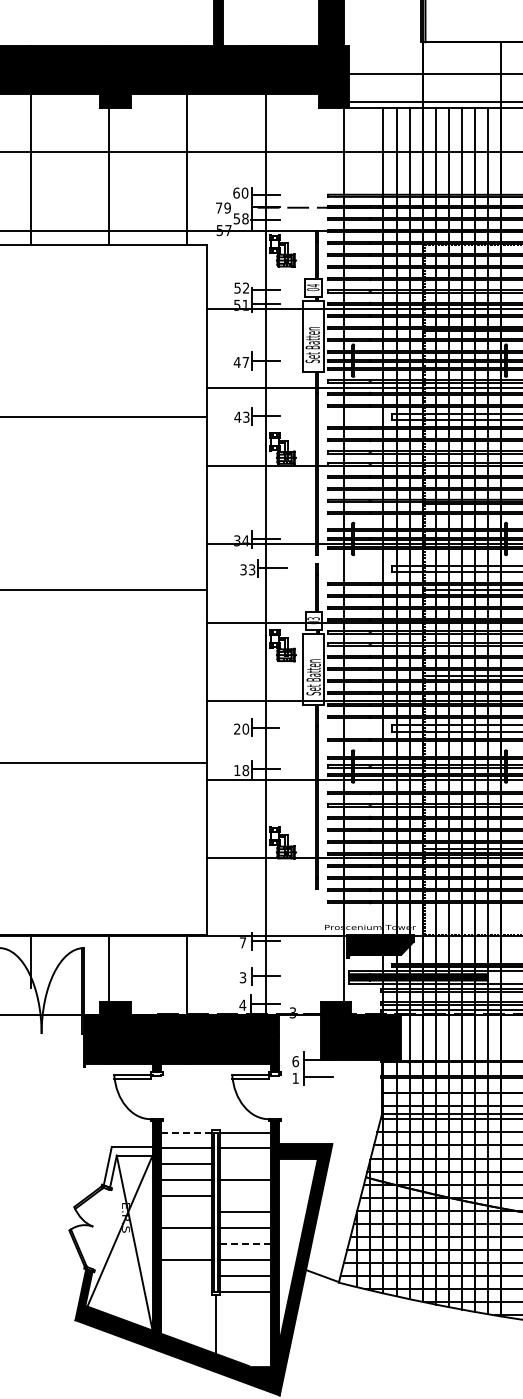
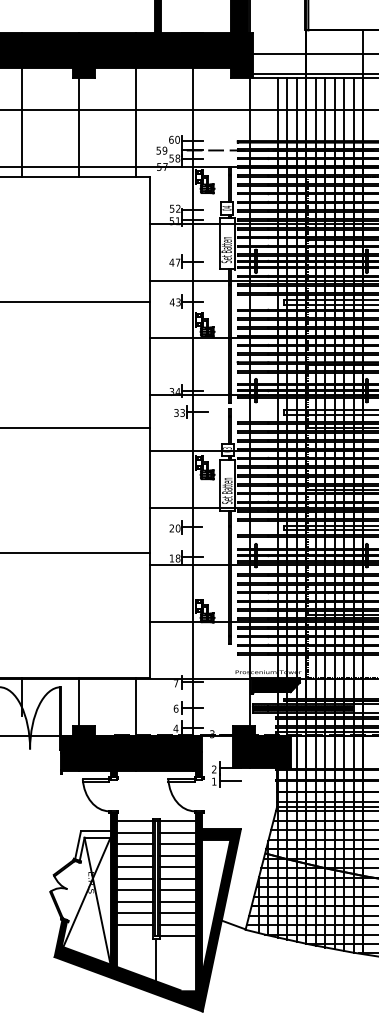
text: (219, 207) -> (159, 150), 79 -> 59
text: (242, 977) -> (175, 708), 3 -> 6
text: (295, 1061) -> (214, 769), 6 -> 2
line: (186, 1132) -> (135, 820), dashed -> solid
line: (245, 1164) -> (177, 844), added
line: (245, 1196) -> (177, 867), added
line: (186, 1212) -> (135, 878), added
line: (186, 1244) -> (135, 902), added
line: (245, 1244) -> (177, 902), dashed -> solid
line: (186, 1275) -> (135, 924), added

